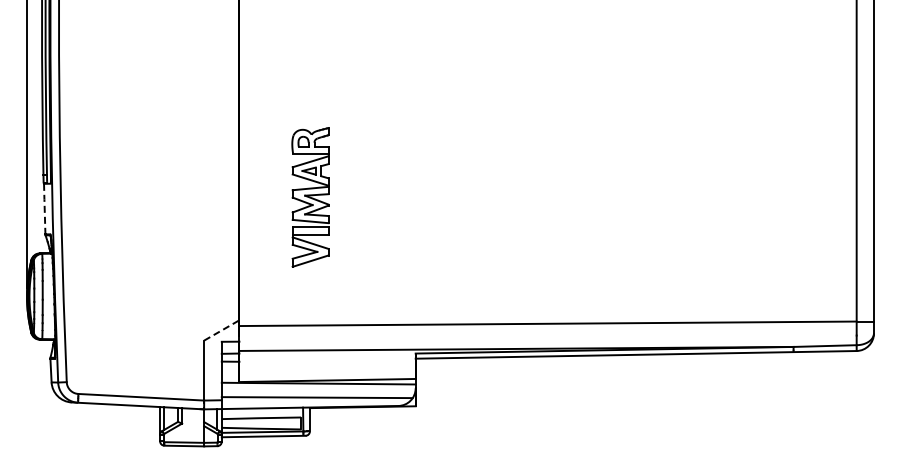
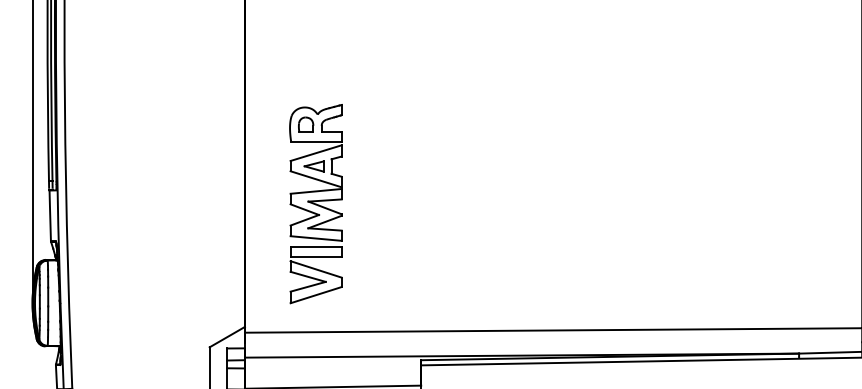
part: (310, 197) -> (316, 204), size x1.43
line: (44, 209) -> (50, 216), dashed -> solid
line: (222, 330) -> (228, 337), dashed -> solid

